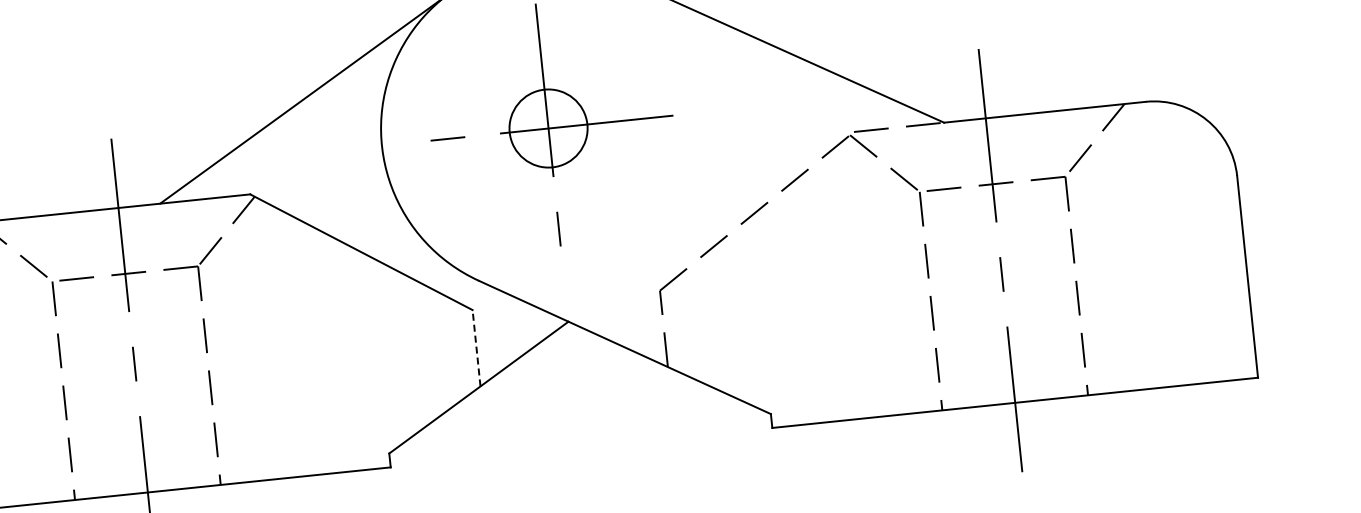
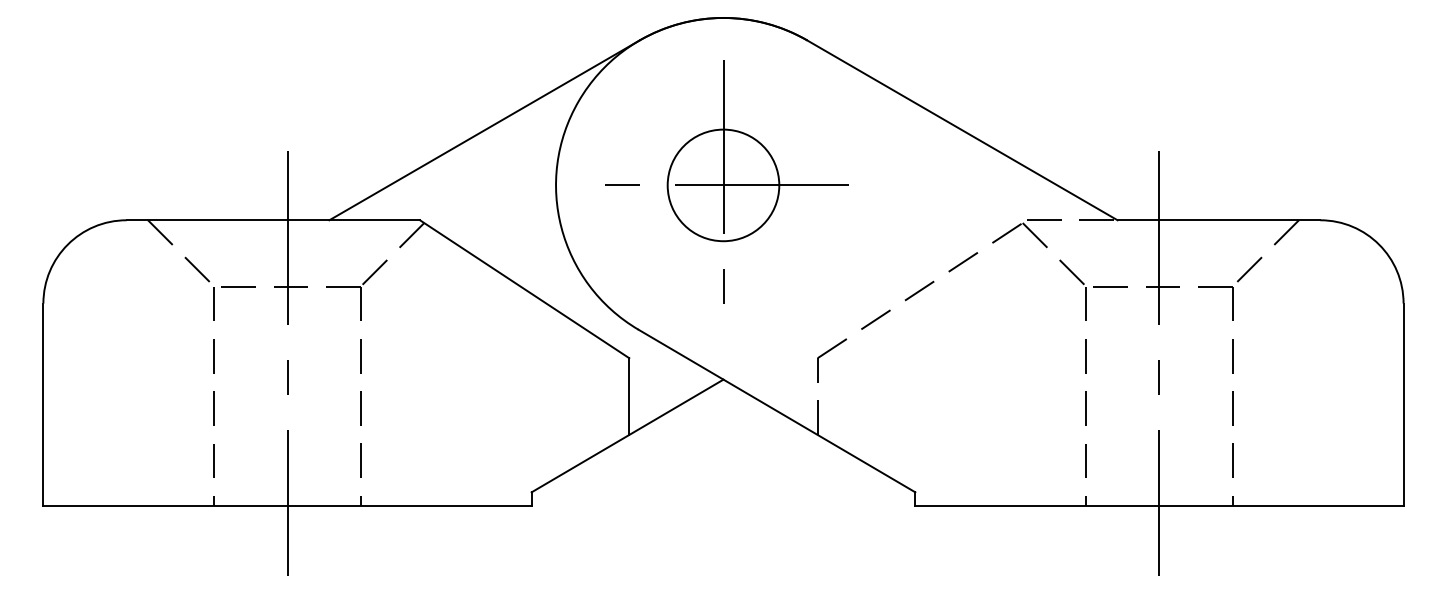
circle: (548, 128) -> (723, 185), size x1.43
line: (476, 348) -> (629, 396), dashed -> solid

